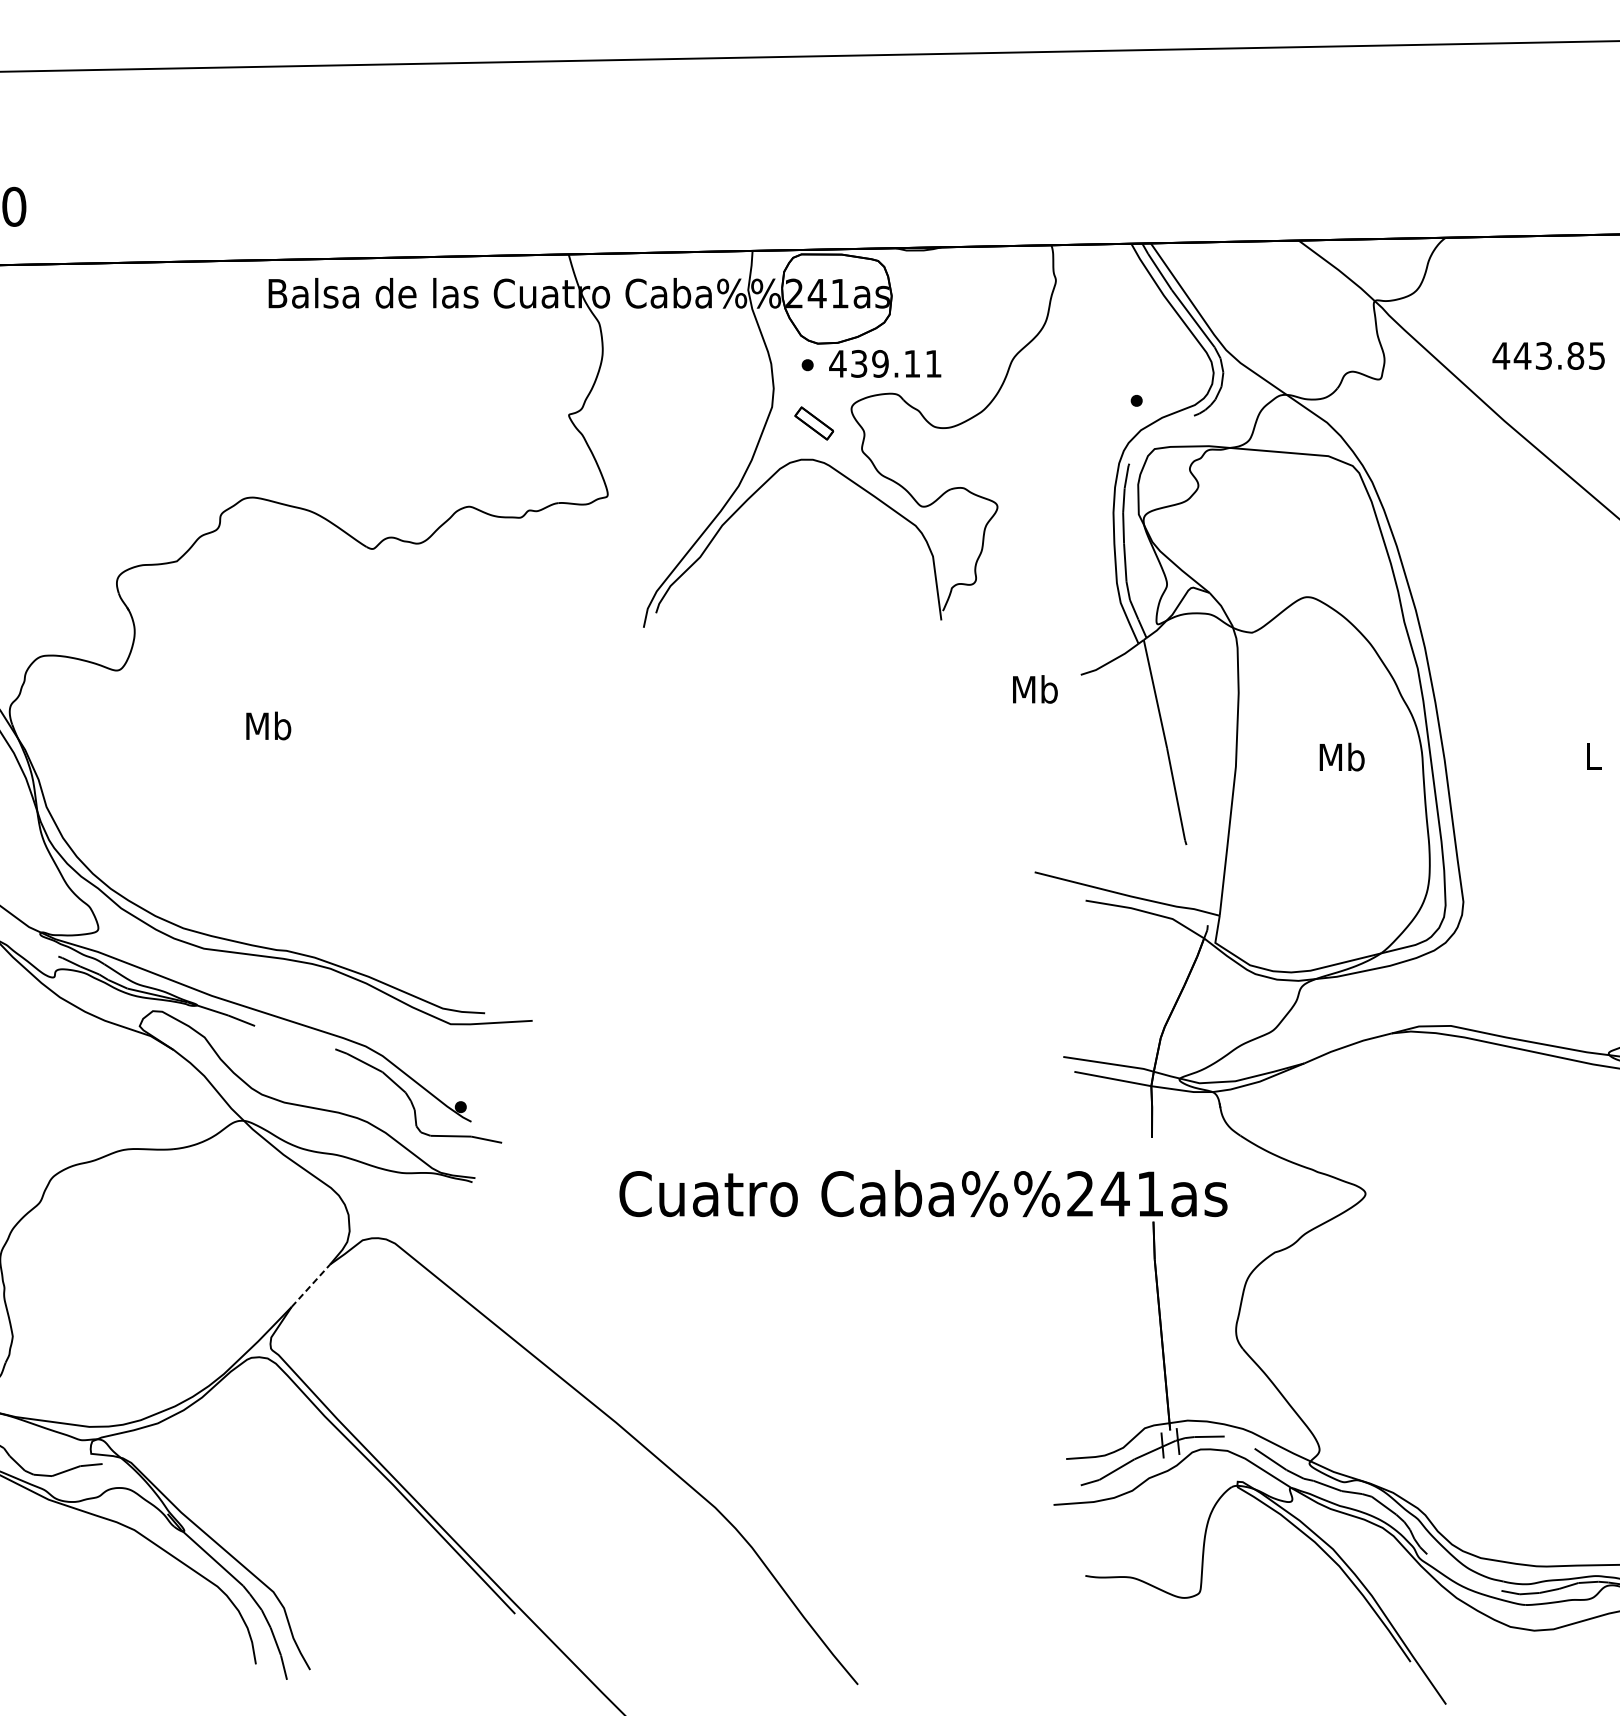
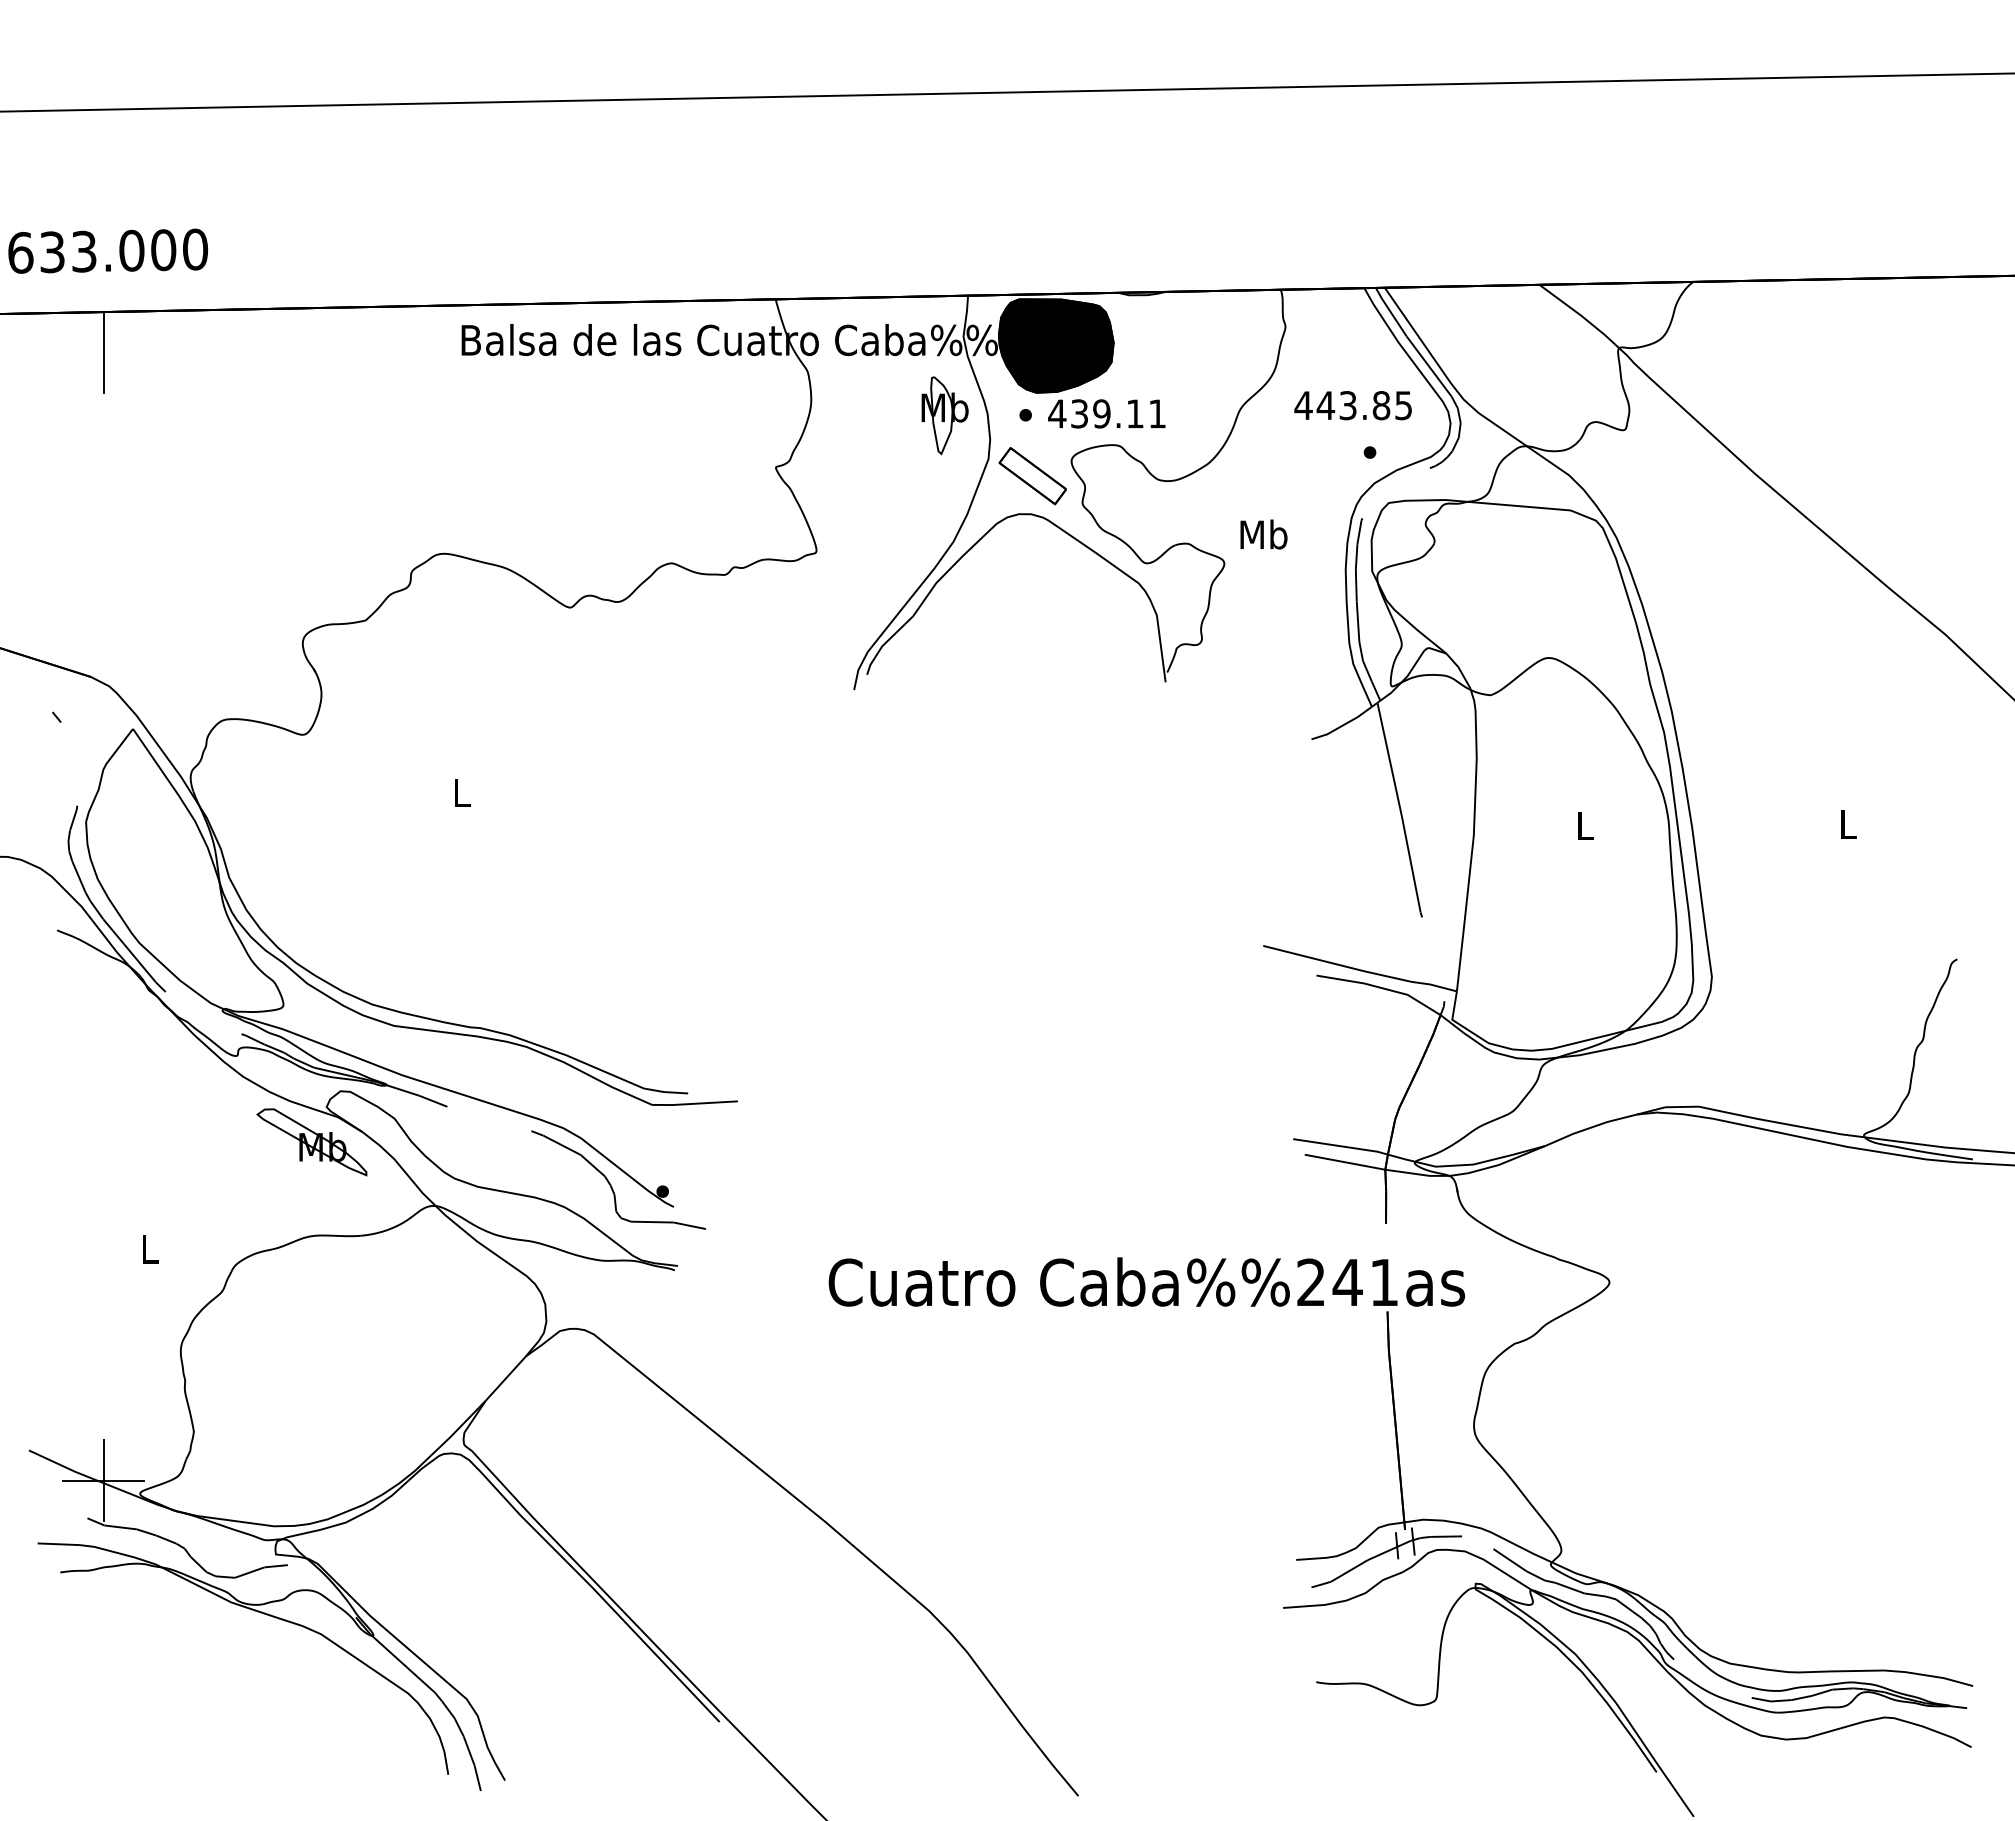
fill: (836, 298) -> (1055, 345), added
text: (1548, 355) -> (1352, 405), moved
part: (730, 365) -> (944, 415), added
part: (814, 423) -> (1032, 476), size x1.67
text: (1034, 689) -> (1263, 534), moved
text: (268, 725) -> (461, 792), Mb -> L
text: (1341, 757) -> (1584, 825), Mb -> L
part: (125, 1060) -> (311, 1142), added
line: (310, 1285) -> (505, 1378), dashed -> solid

